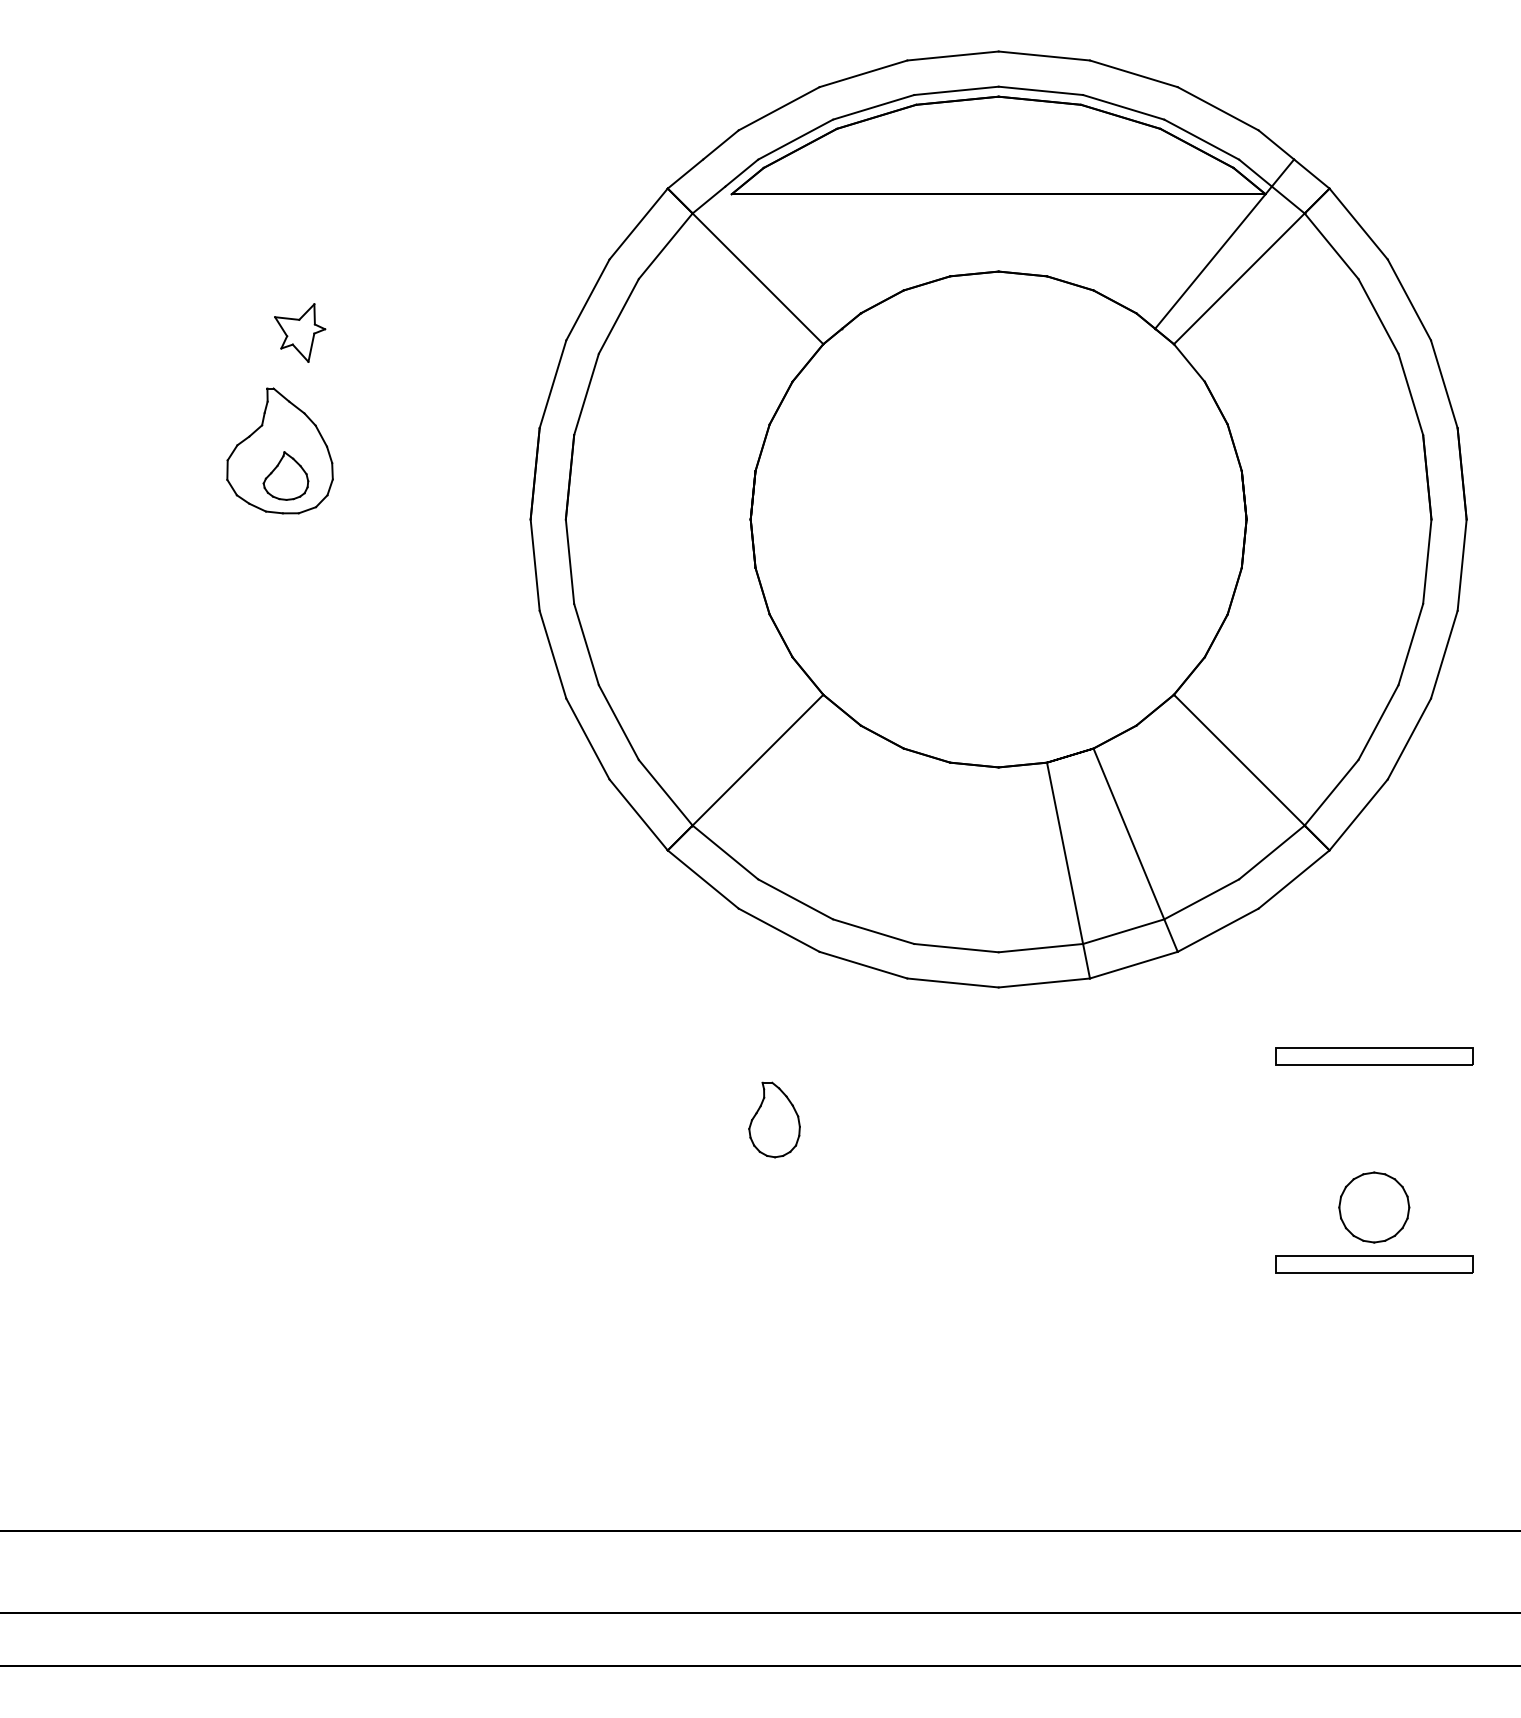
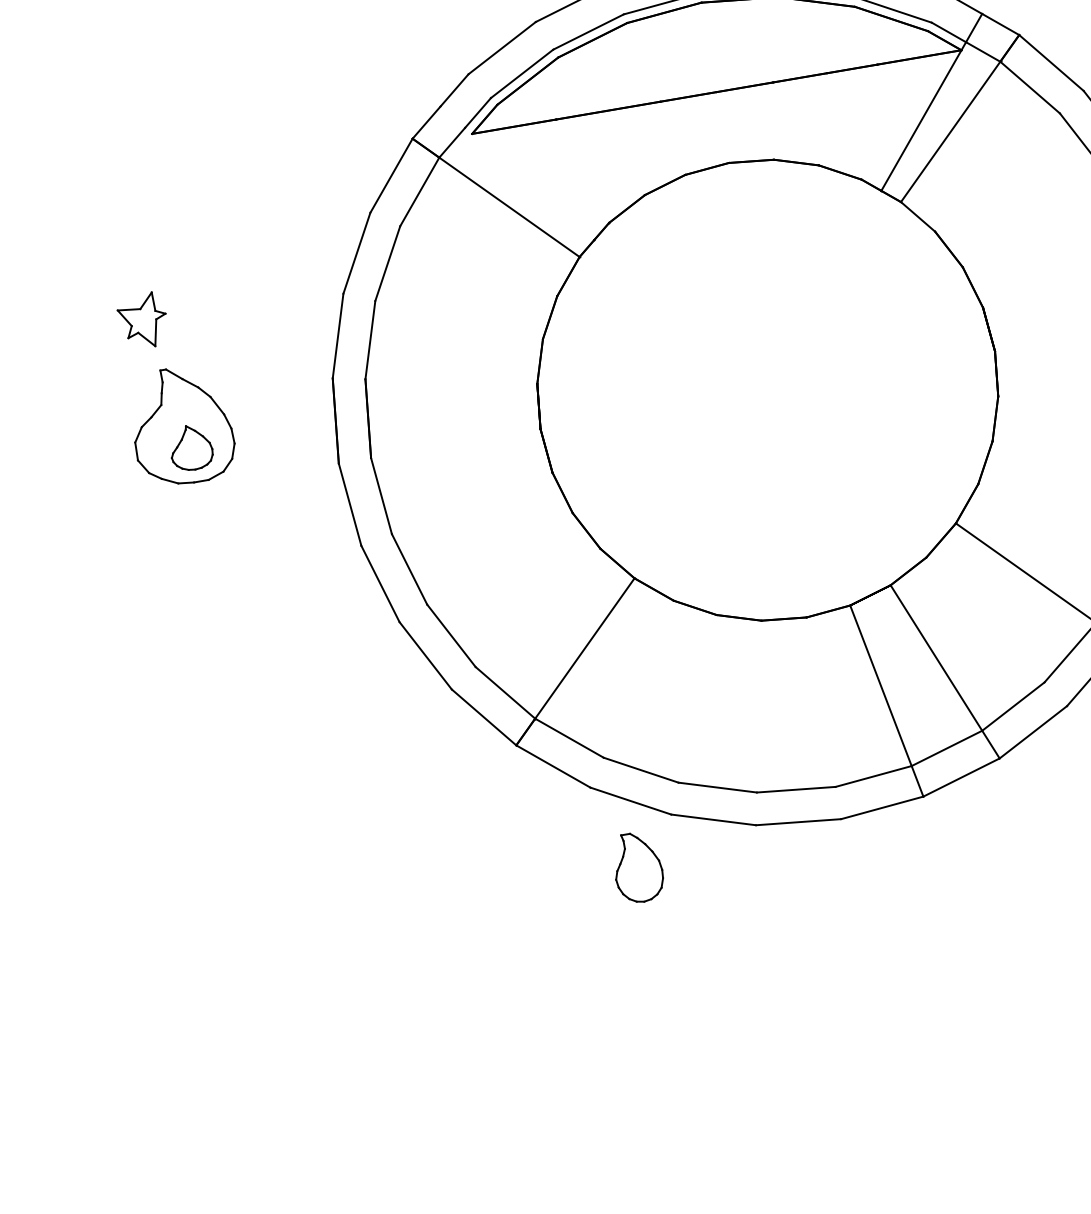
part: (300, 332) -> (143, 320), moved
part: (279, 450) -> (181, 425), moved
part: (774, 1119) -> (637, 867), moved

